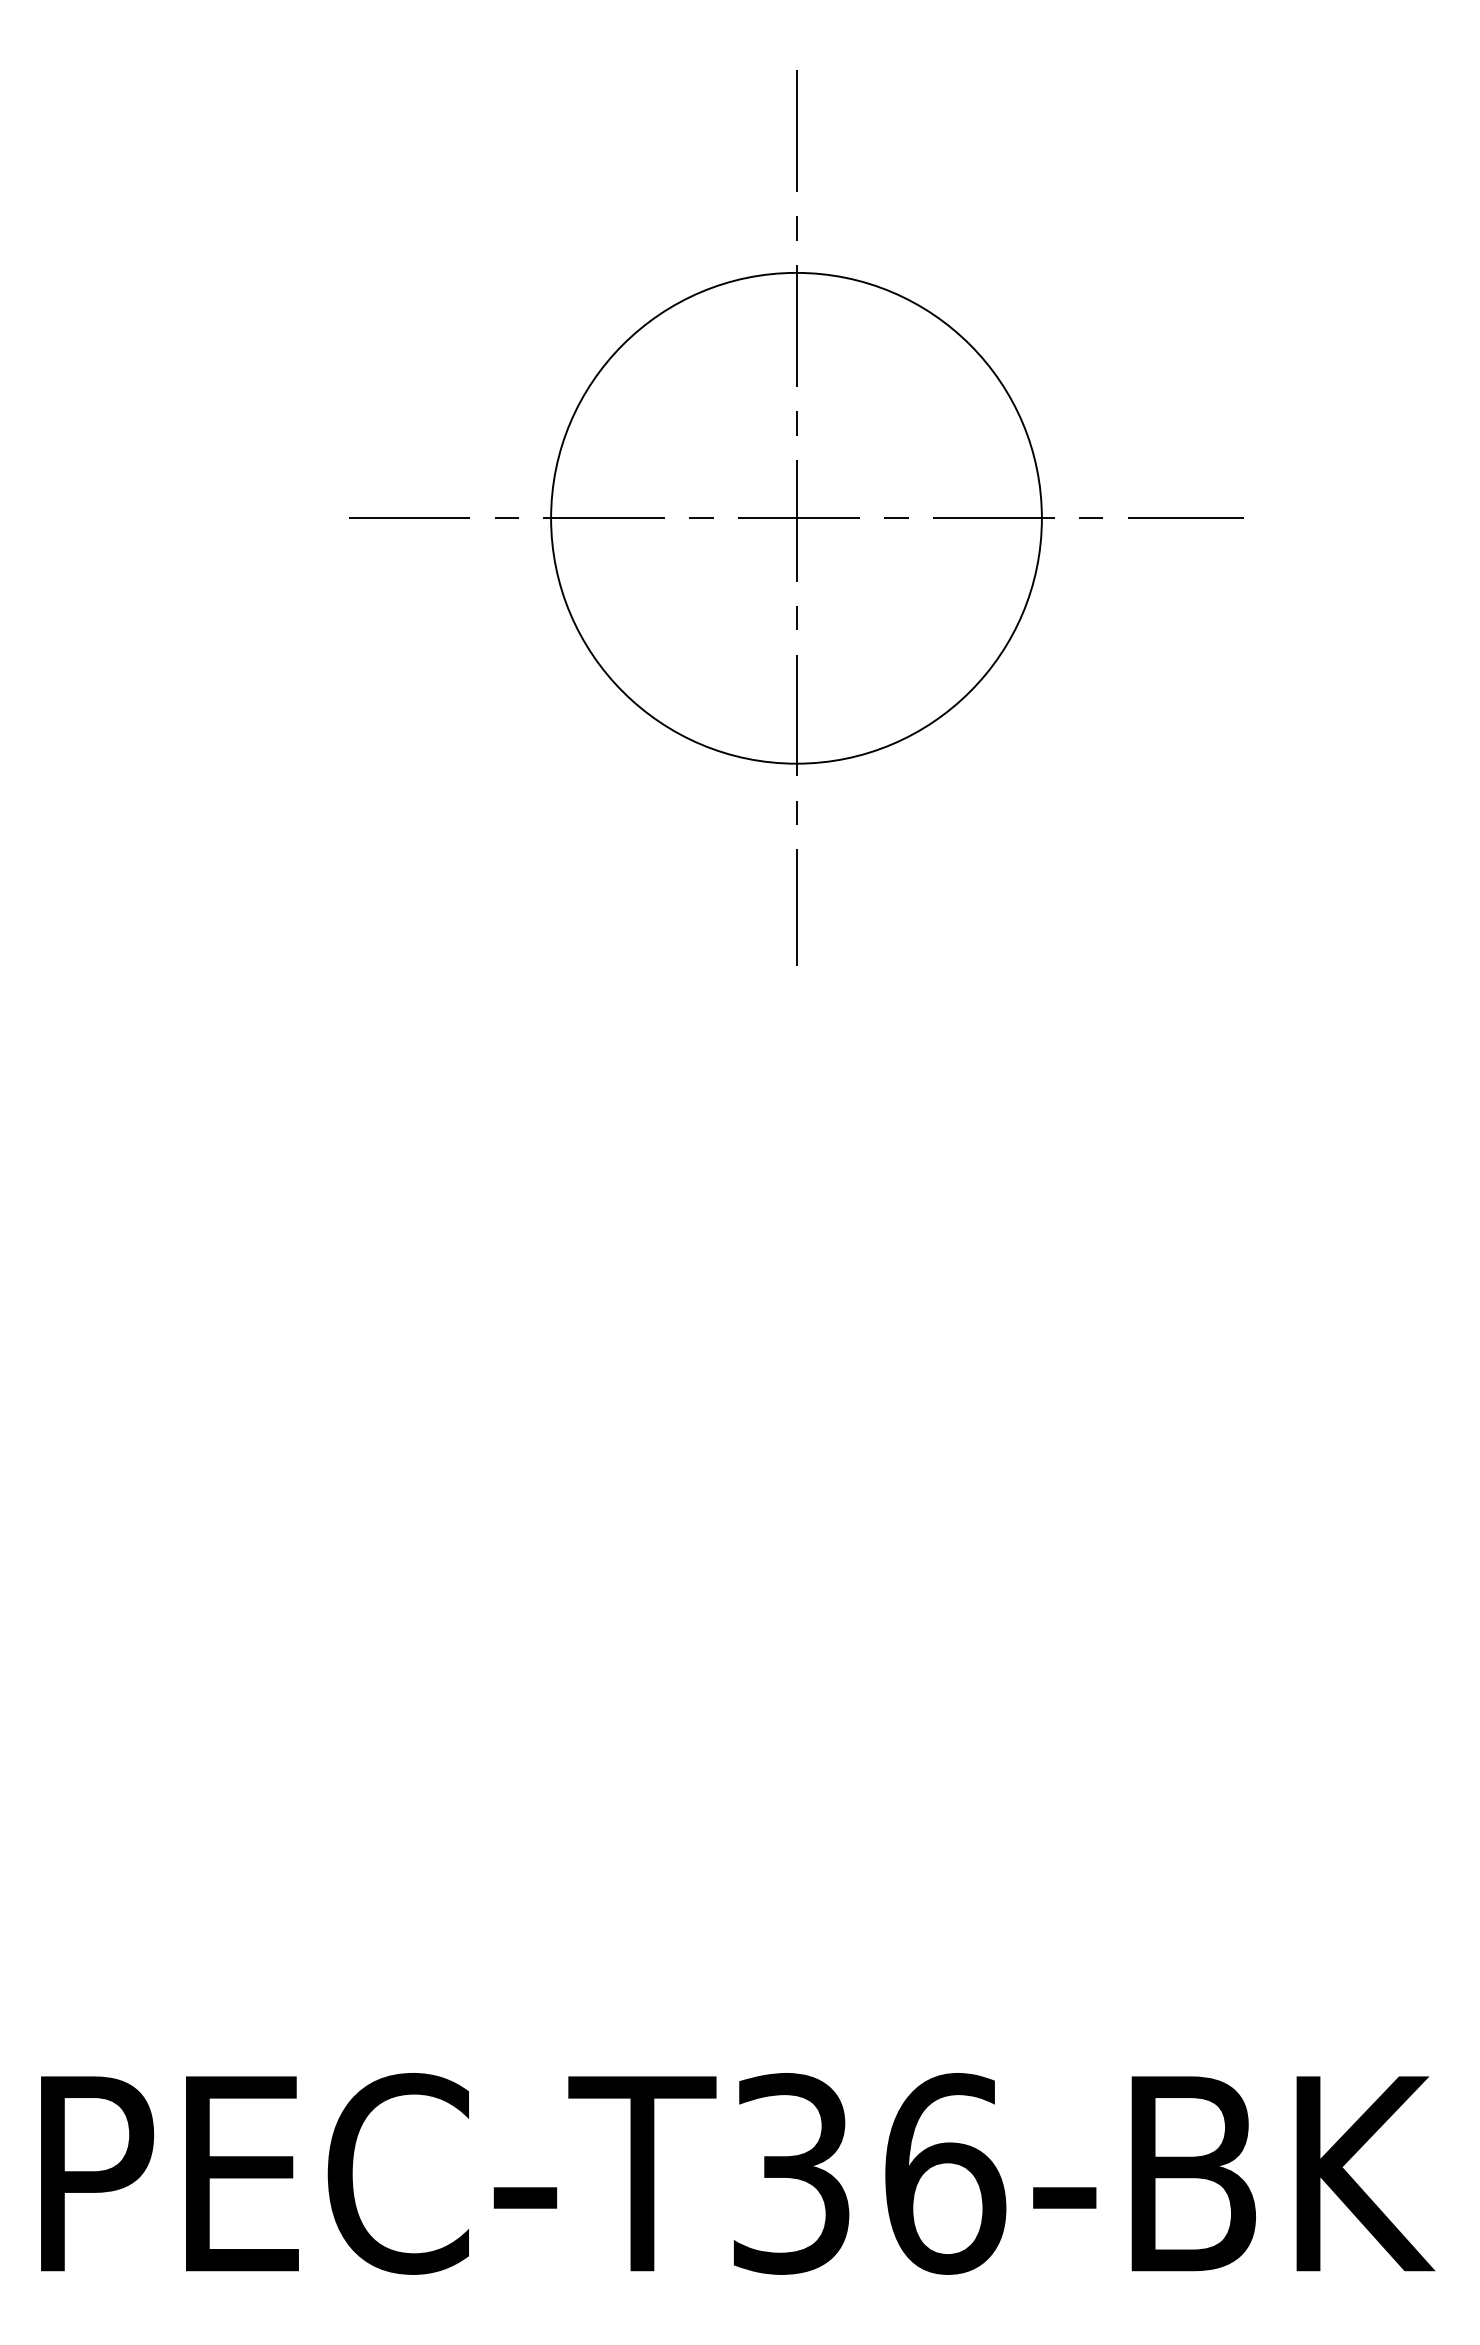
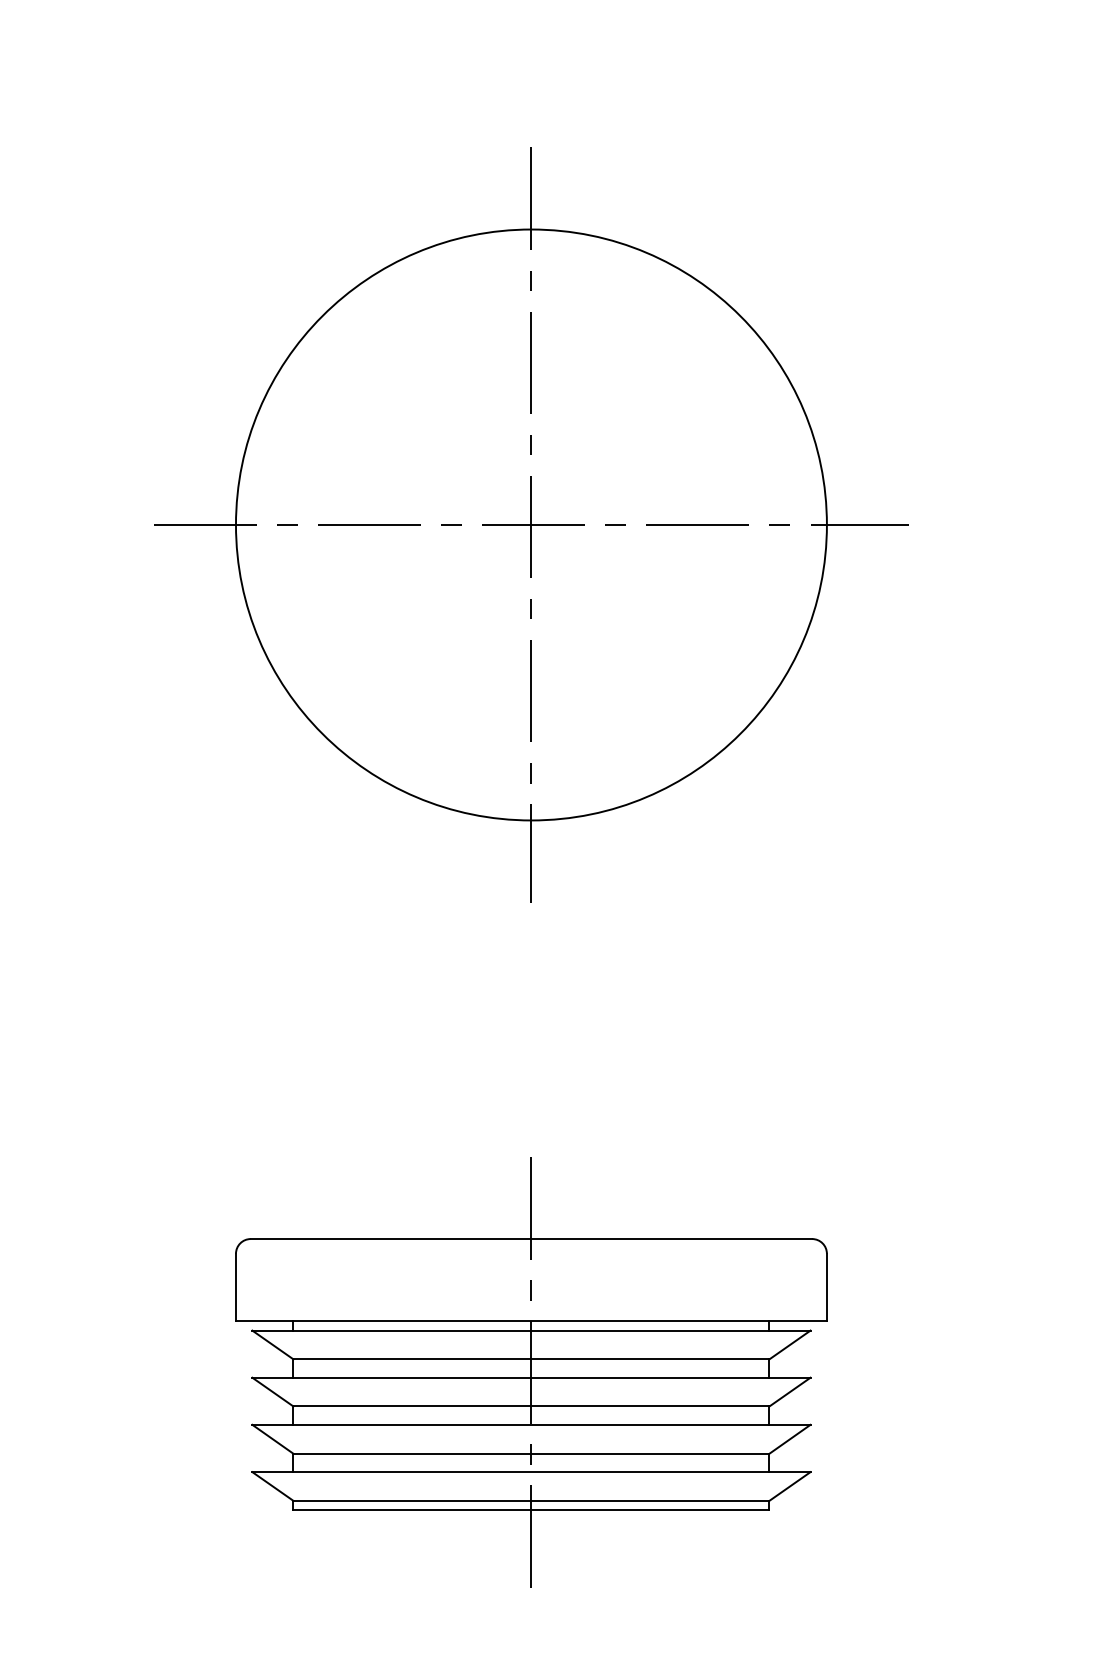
circle: (796, 517) -> (531, 524), size x1.43
part: (796, 1523) -> (531, 1372), added

